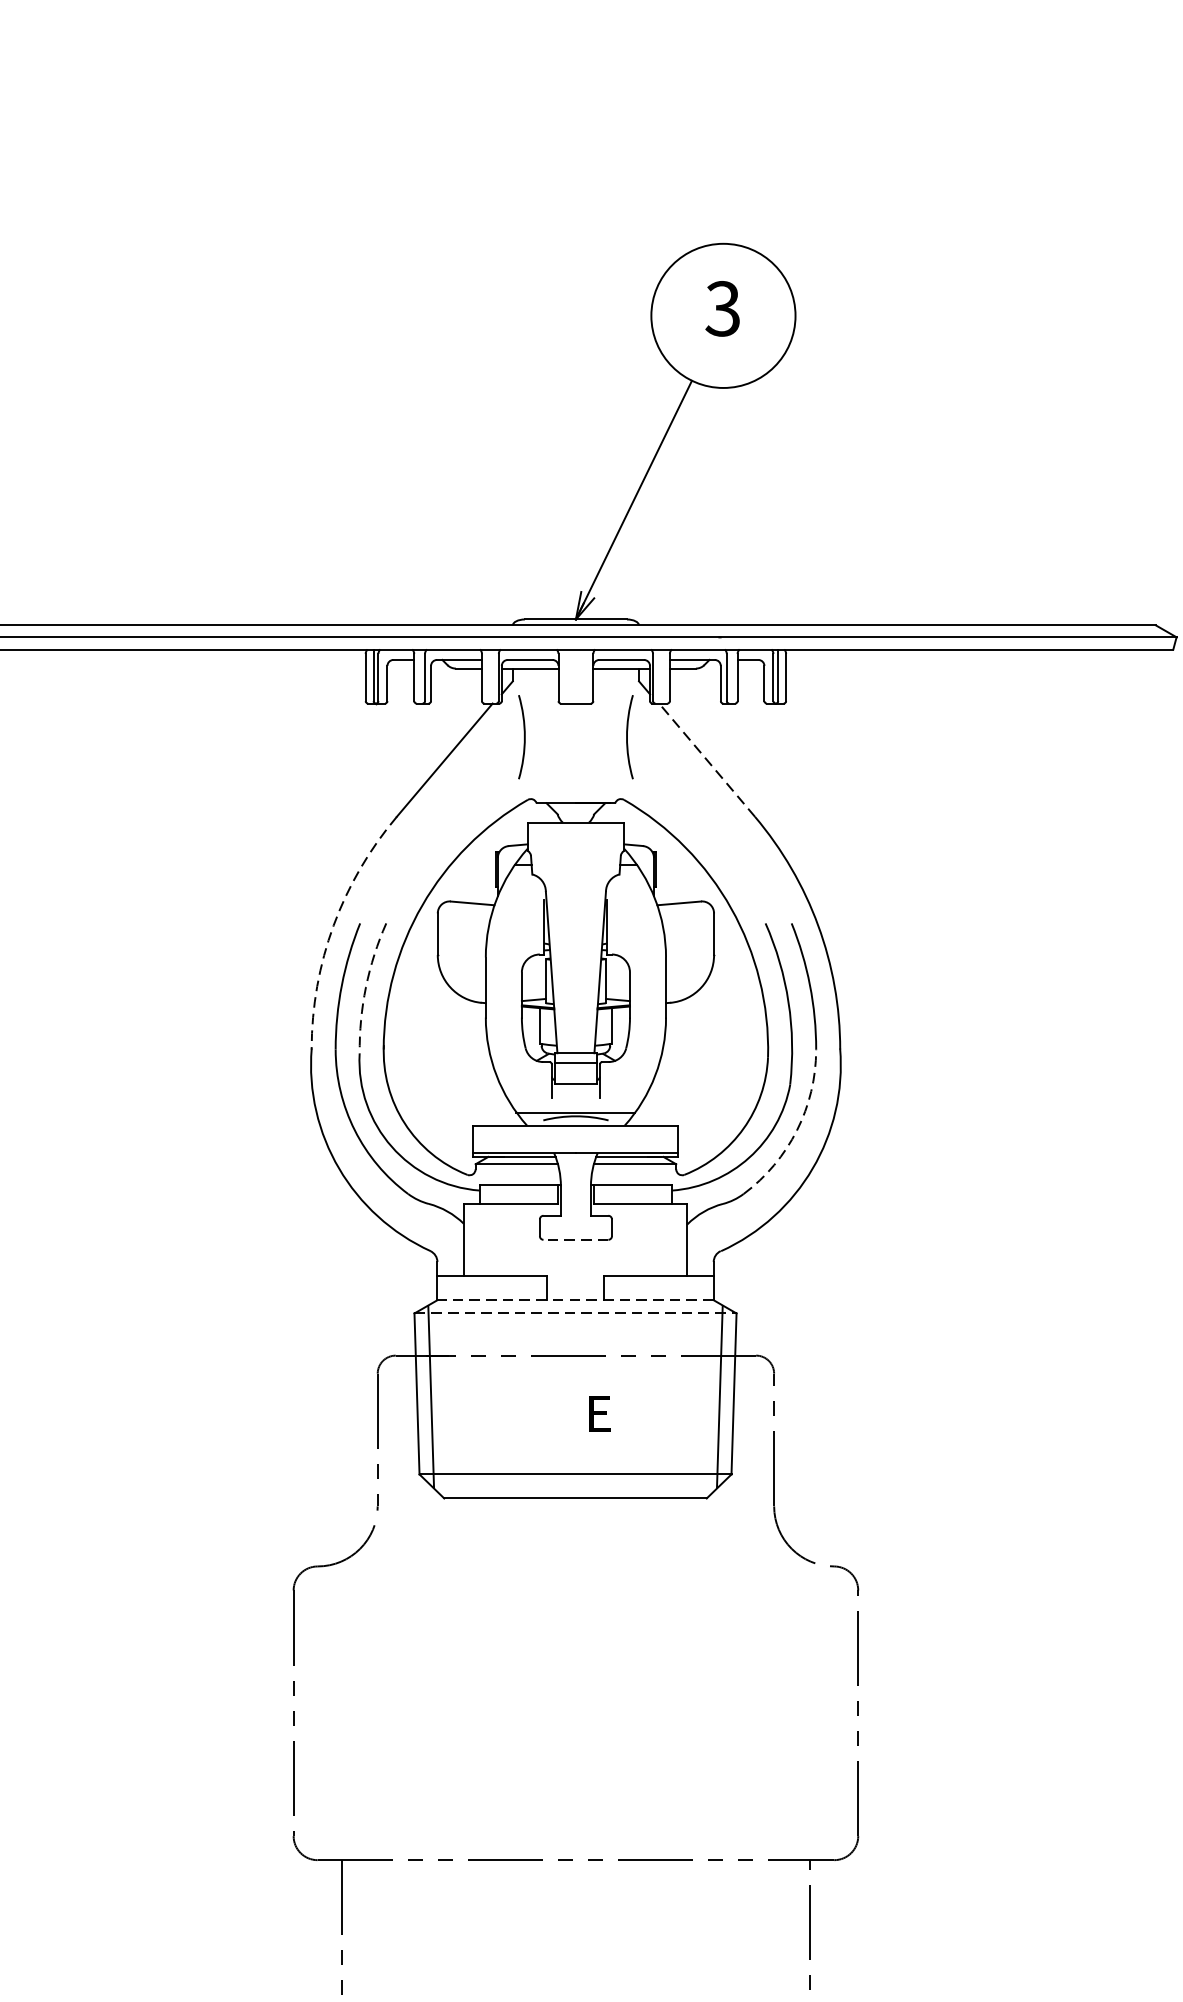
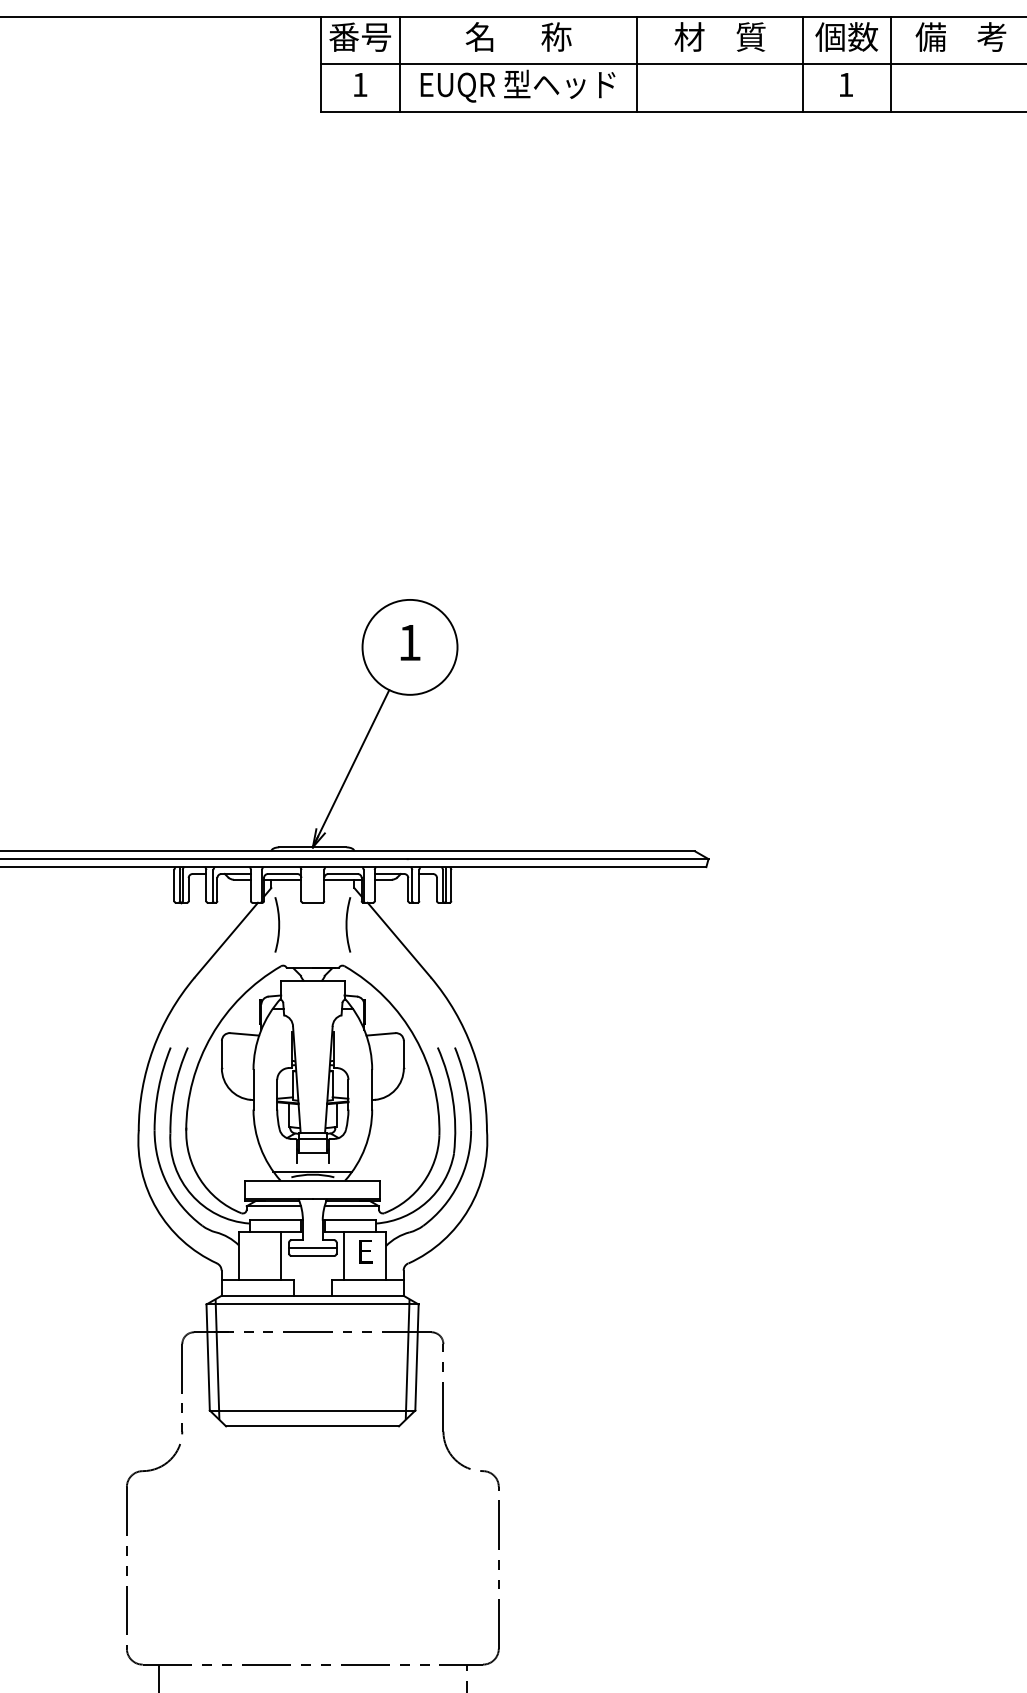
text: (722, 308) -> (409, 642), 3 -> 1
line: (707, 760) -> (399, 940), dashed -> solid
arc: (334, 926) -> (153, 1049), dashed -> solid
arc: (365, 987) -> (174, 1089), dashed -> solid
arc: (797, 1129) -> (458, 1183), dashed -> solid
line: (575, 1228) -> (312, 1248), added
line: (526, 1239) -> (280, 1255), added
line: (575, 1239) -> (312, 1255), dashed -> solid
line: (623, 1239) -> (344, 1255), added
line: (575, 1299) -> (312, 1295), dashed -> solid
line: (576, 1313) -> (313, 1304), dashed -> solid
text: (599, 1413) -> (365, 1251), moved

